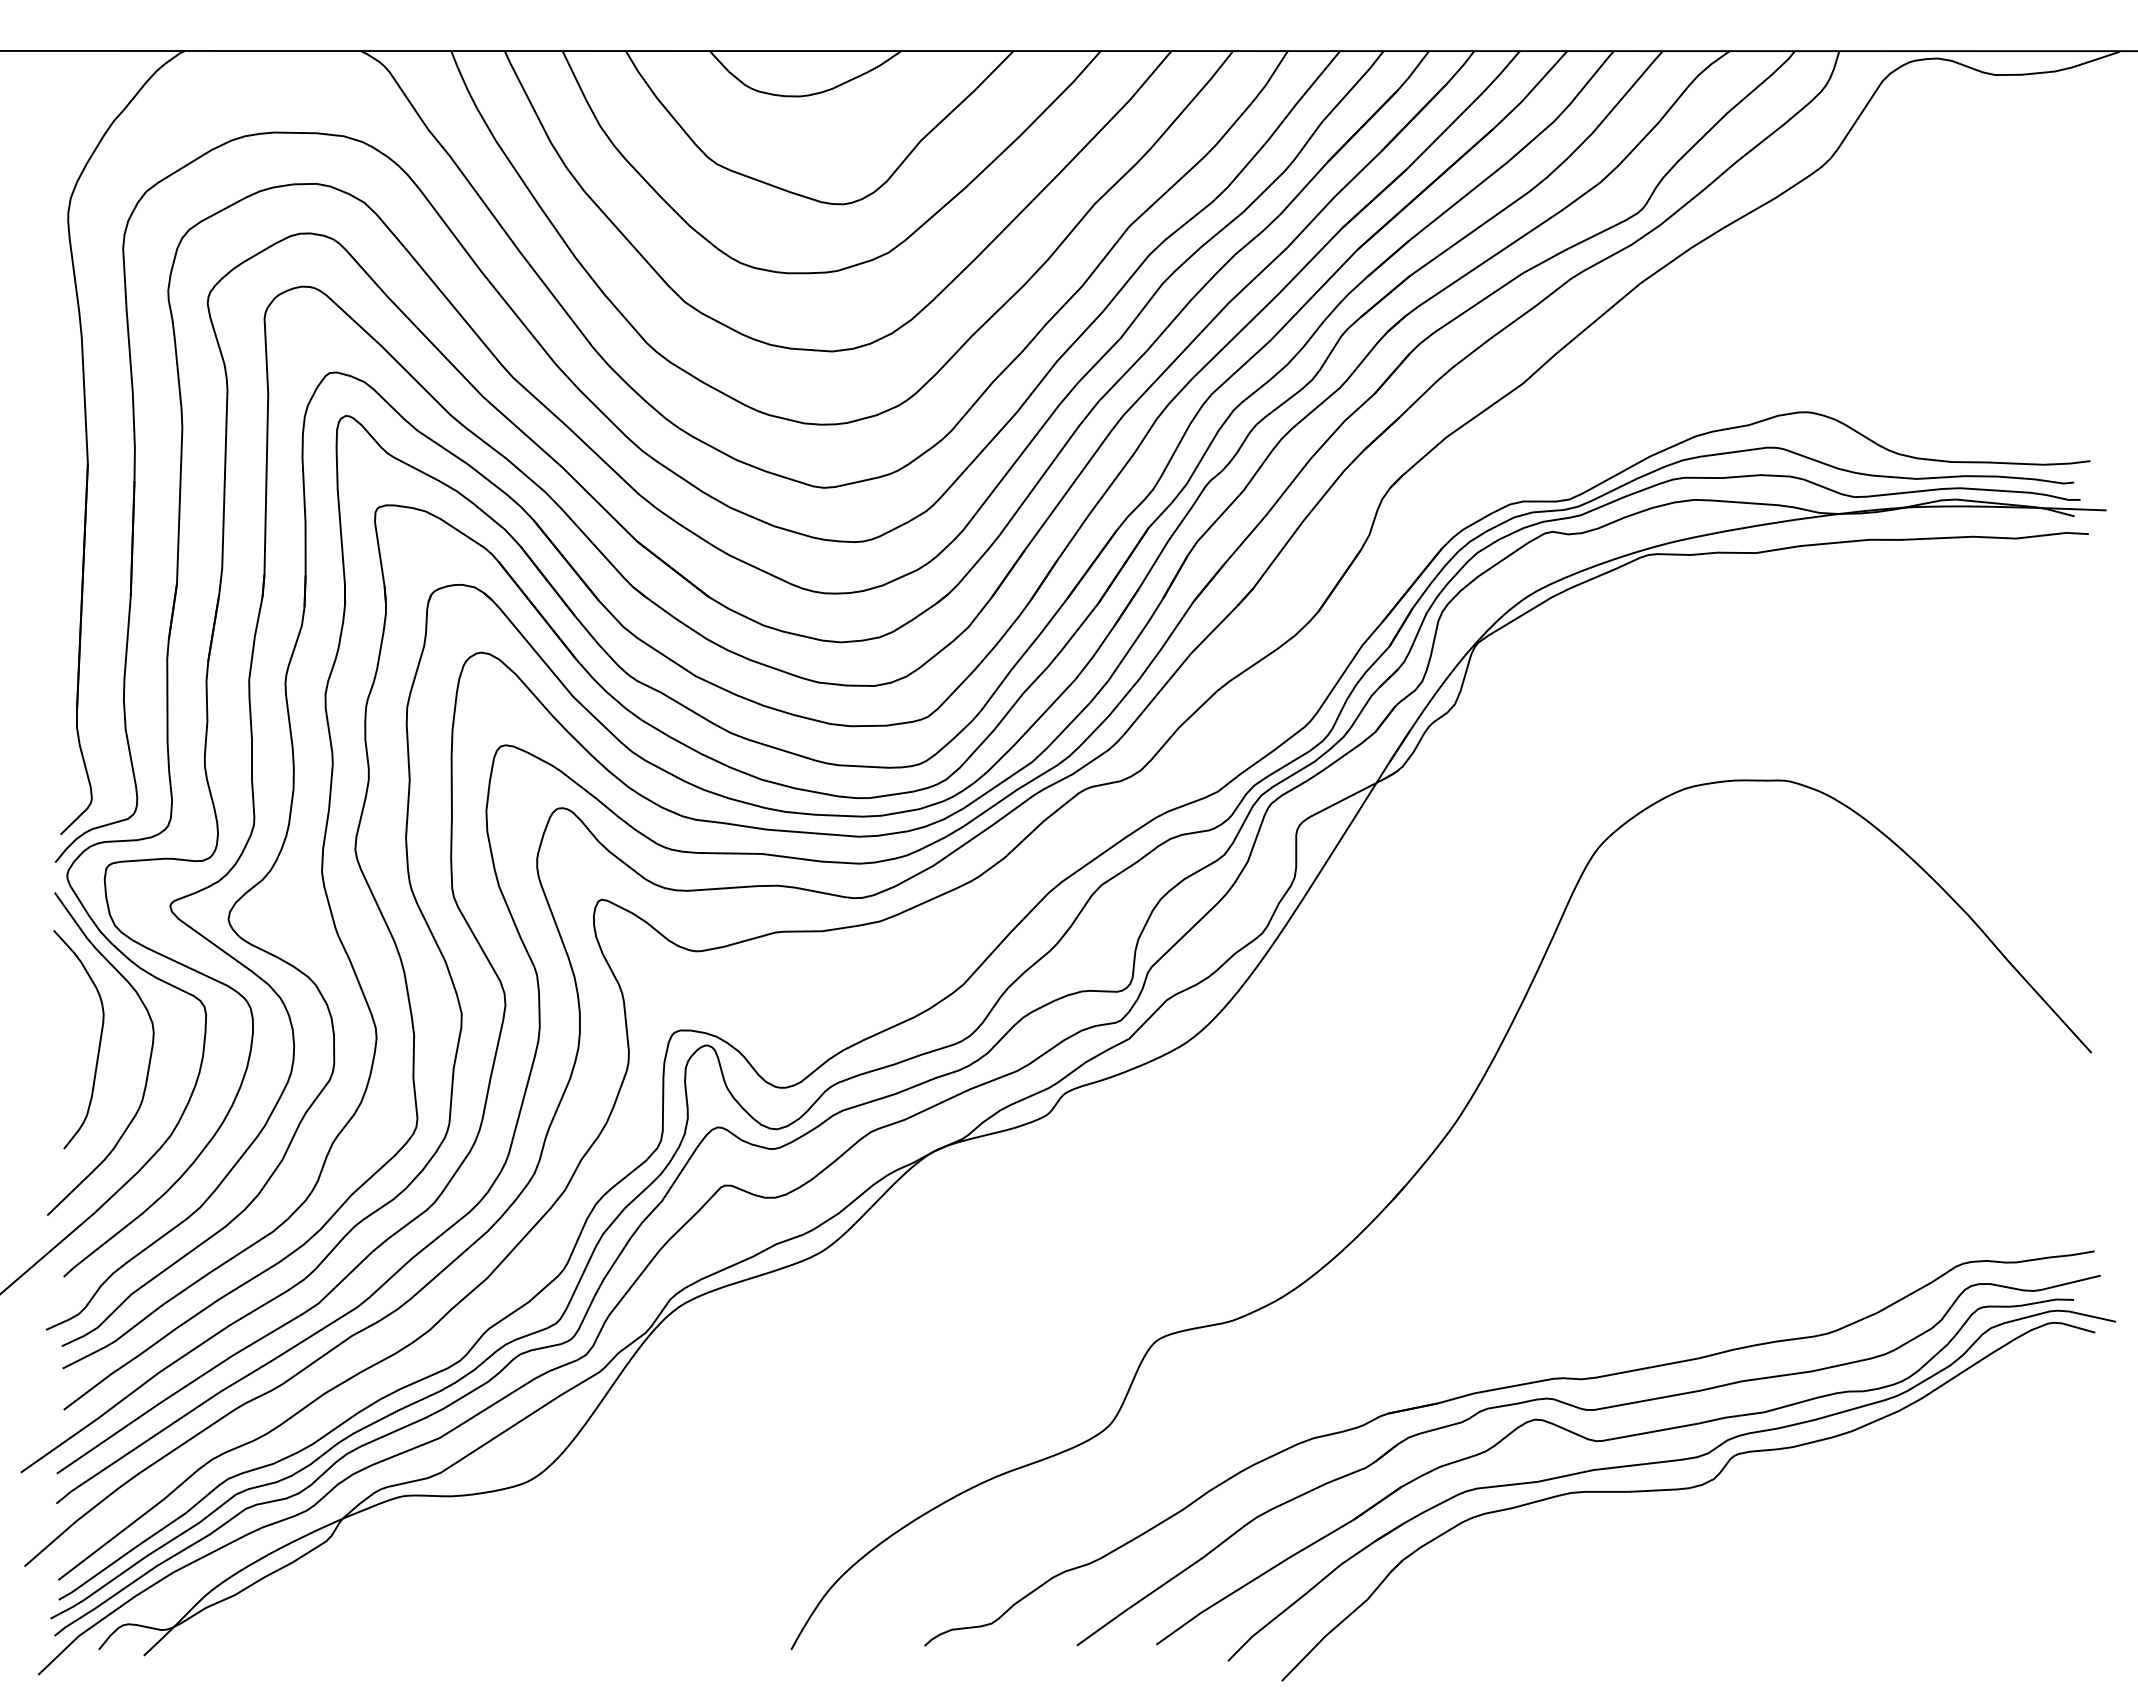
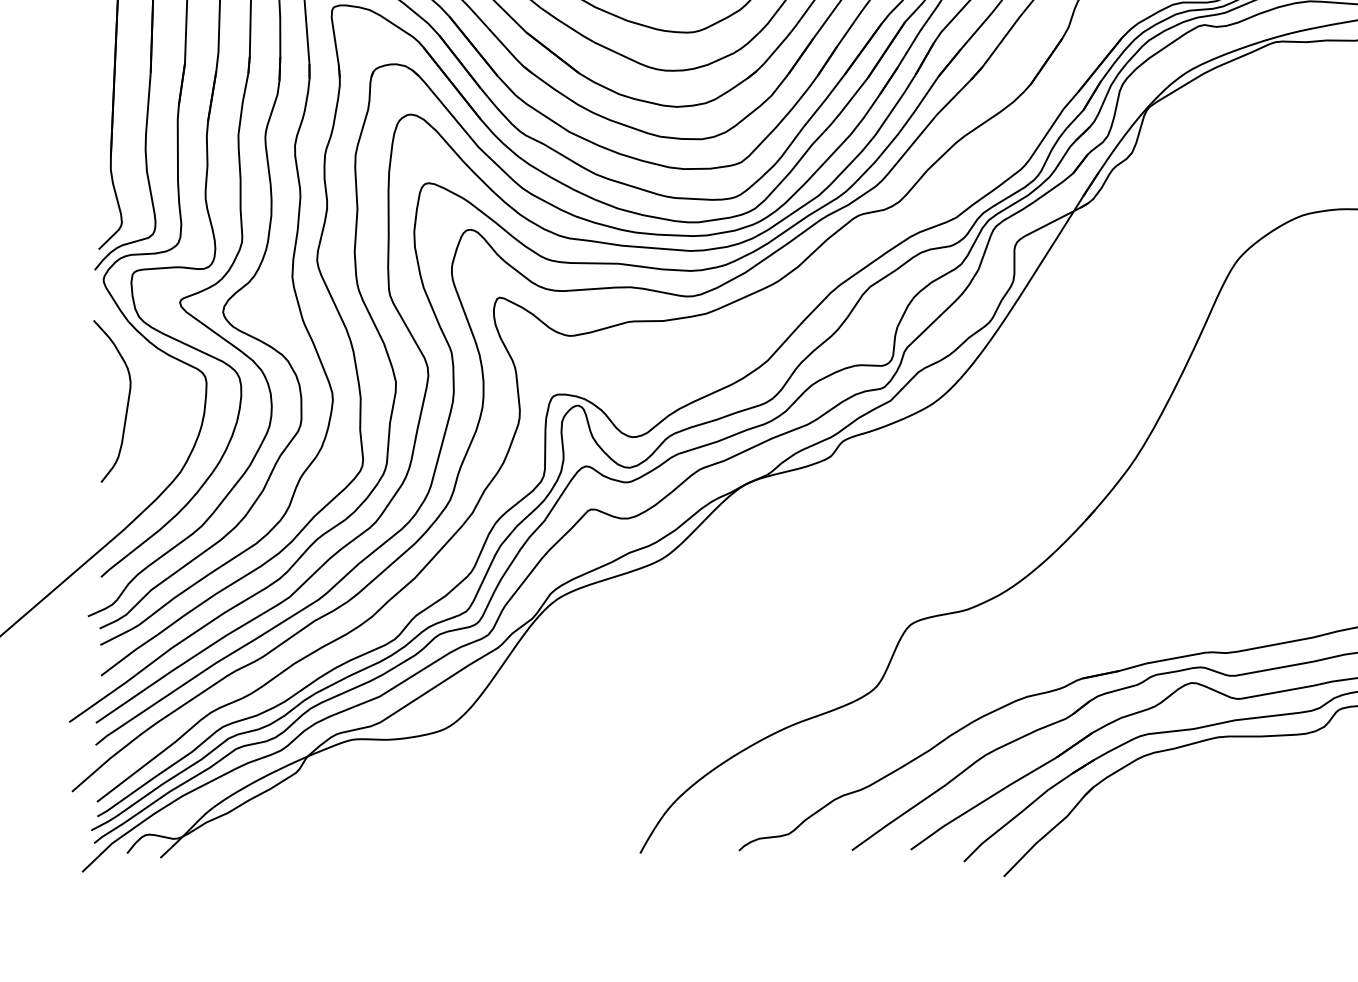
curve: (148, 1062) -> (163, 418), removed

